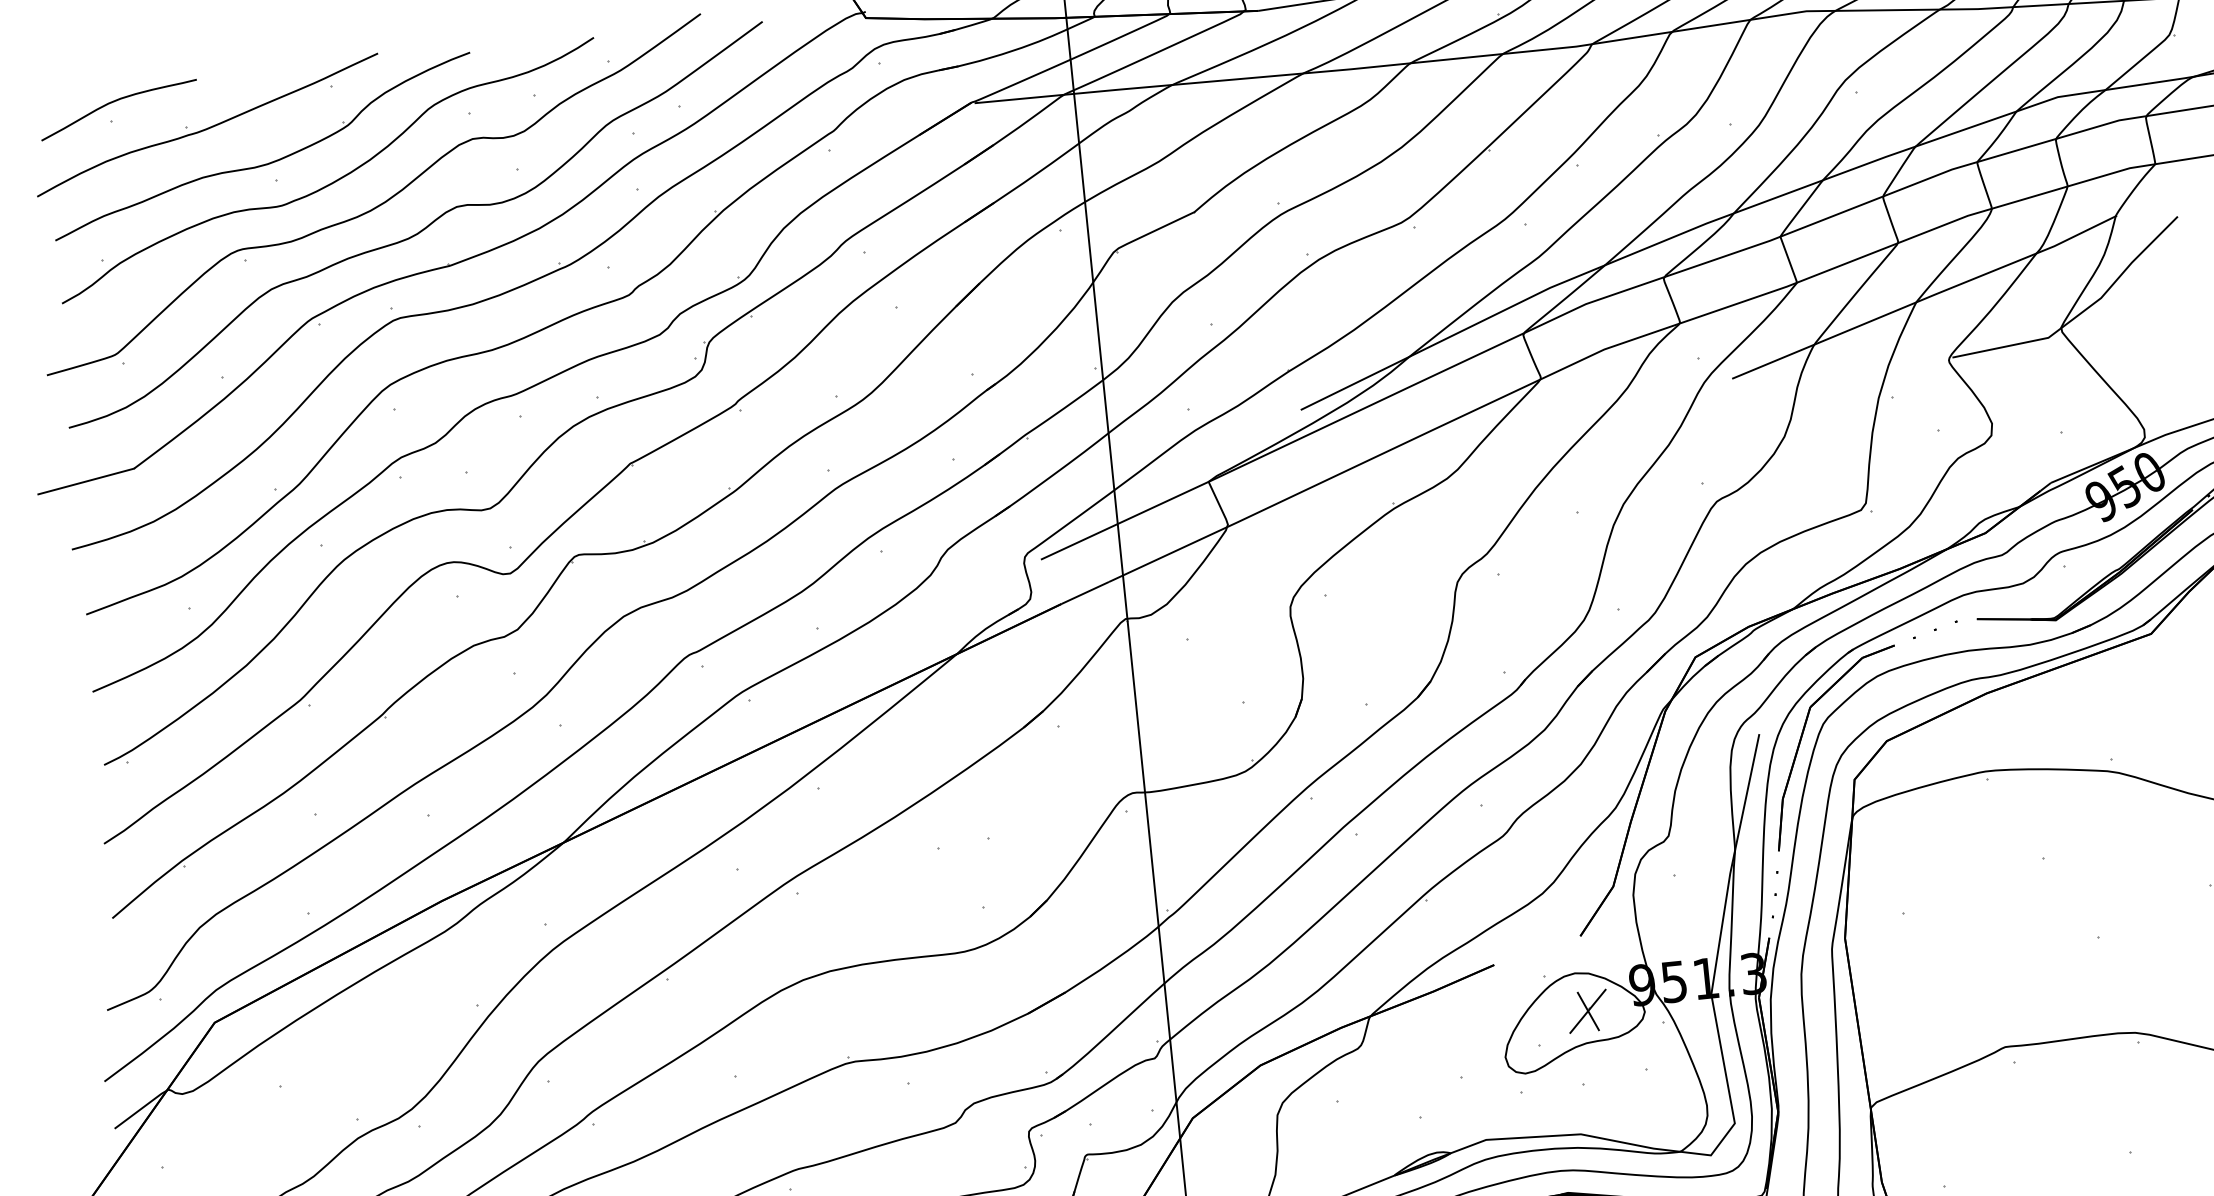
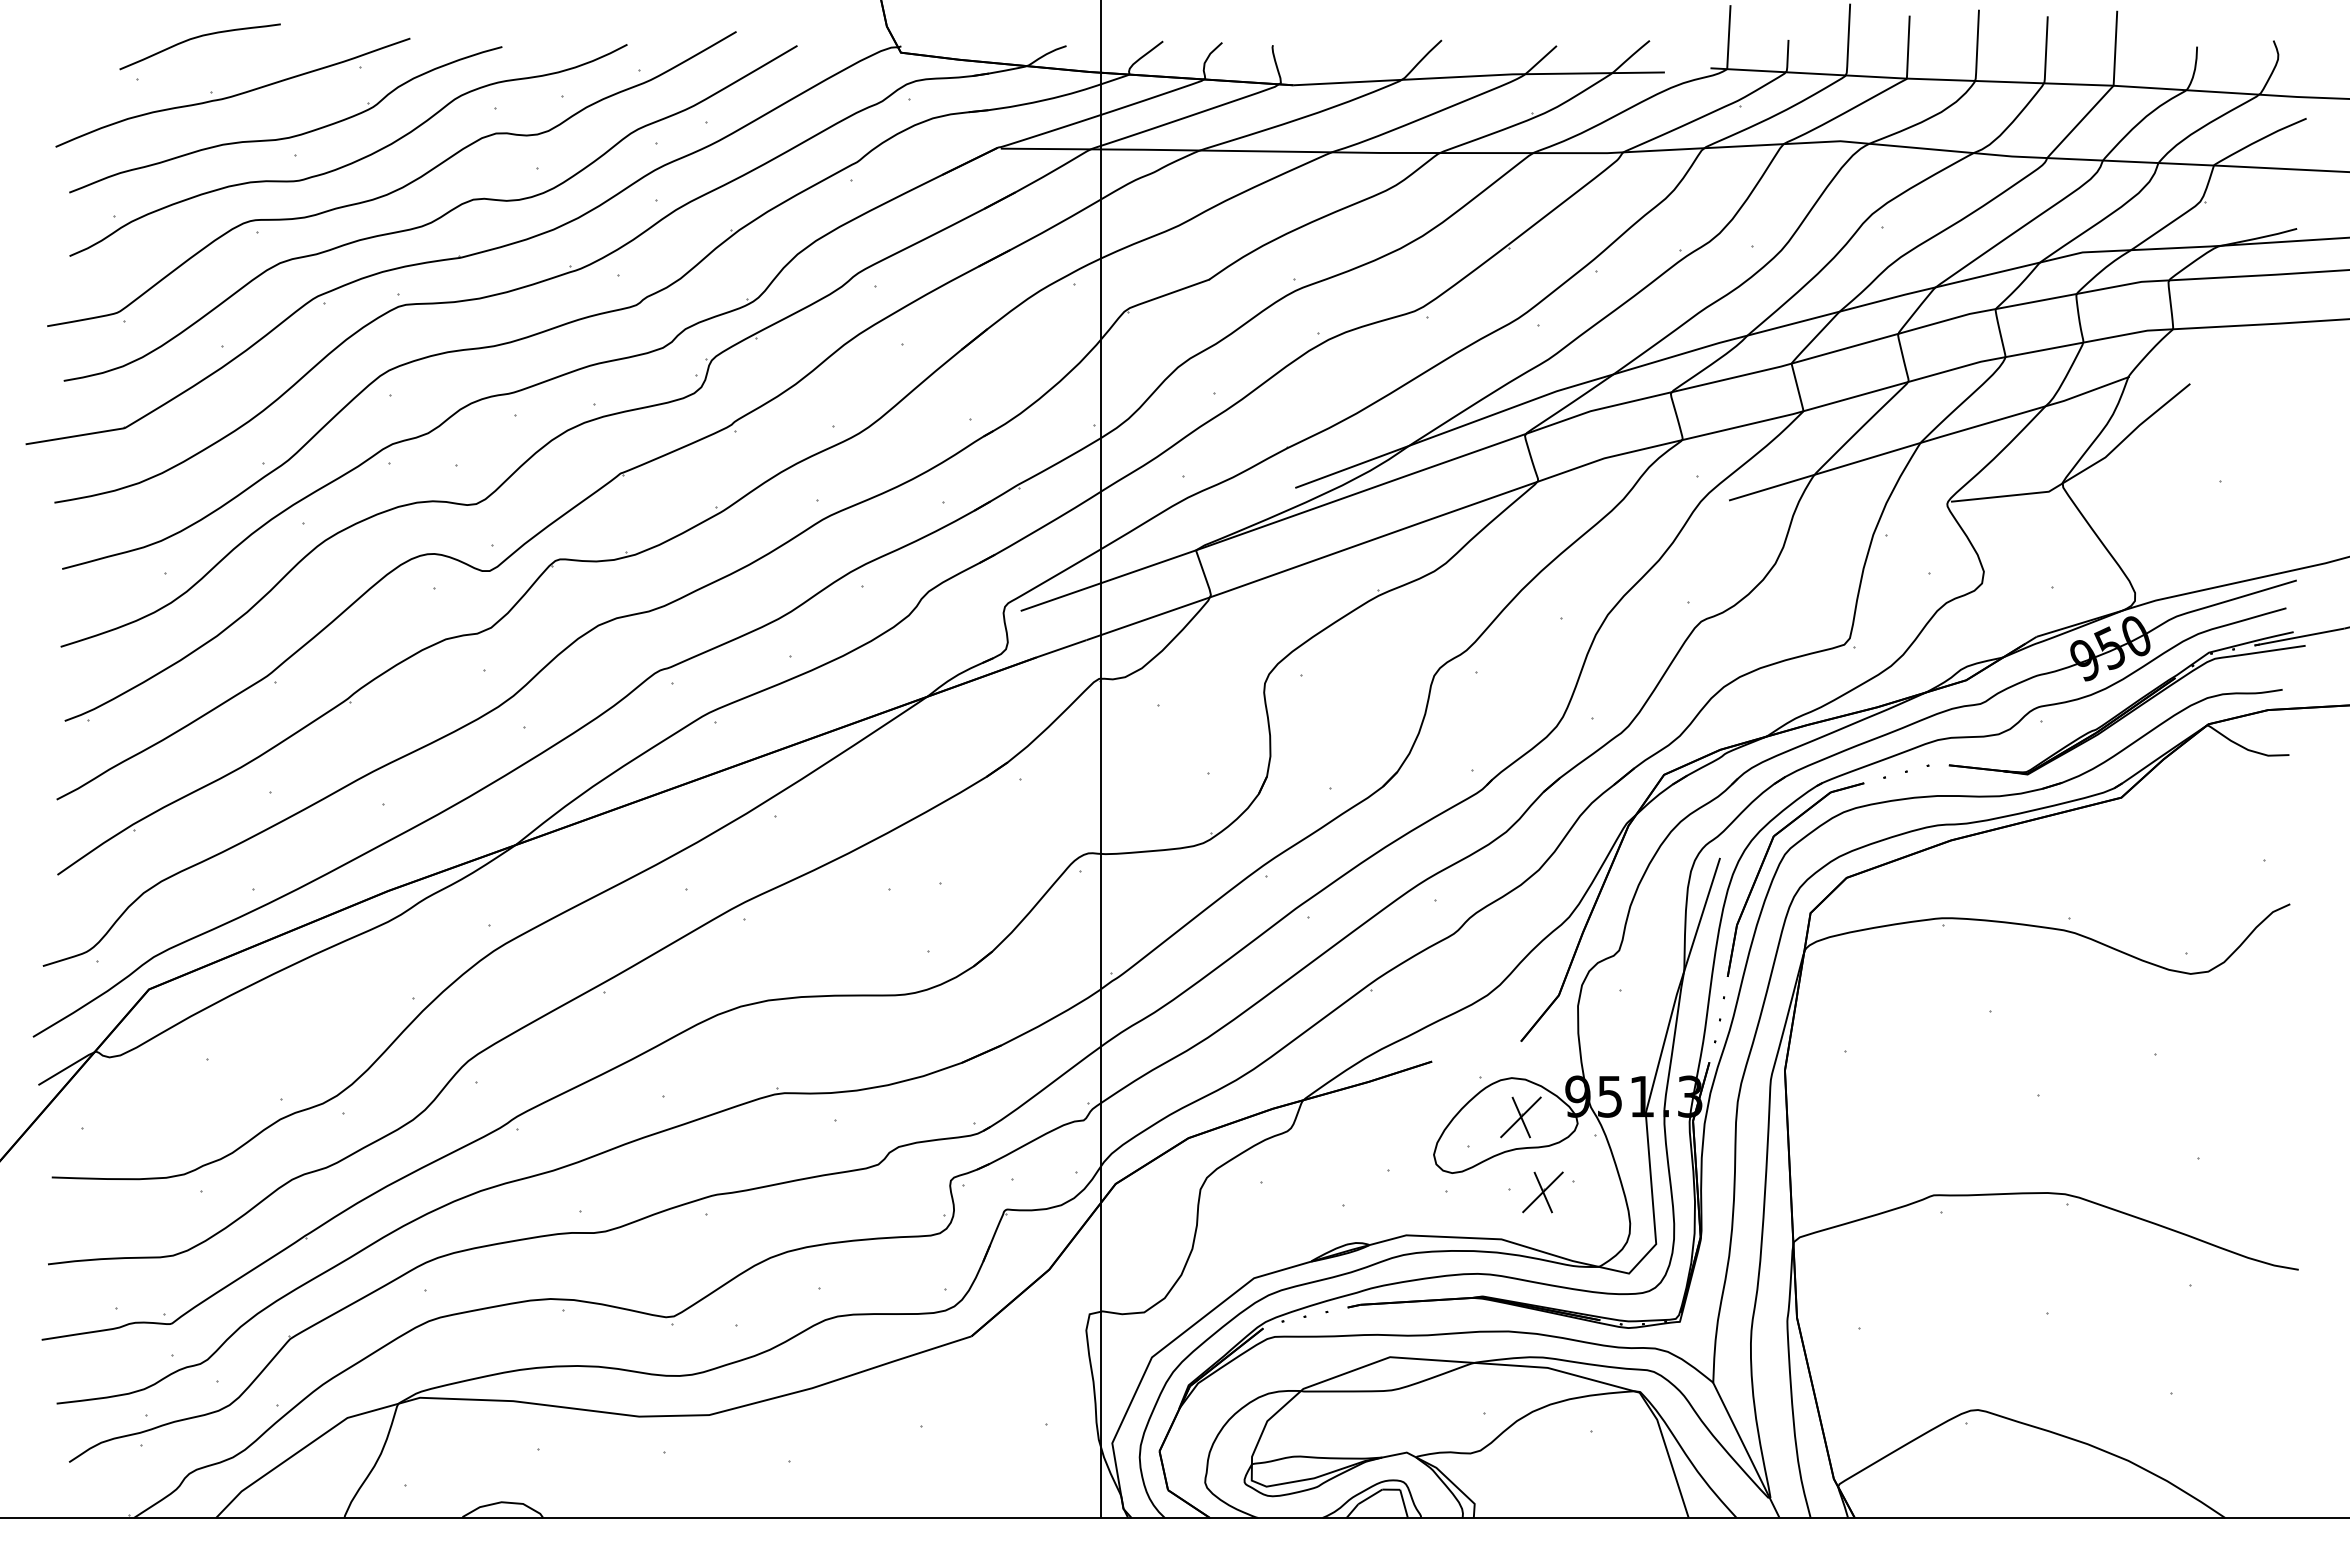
curve: (115, 102) -> (197, 38), moved
part: (1616, 1083) -> (1542, 1192), added

